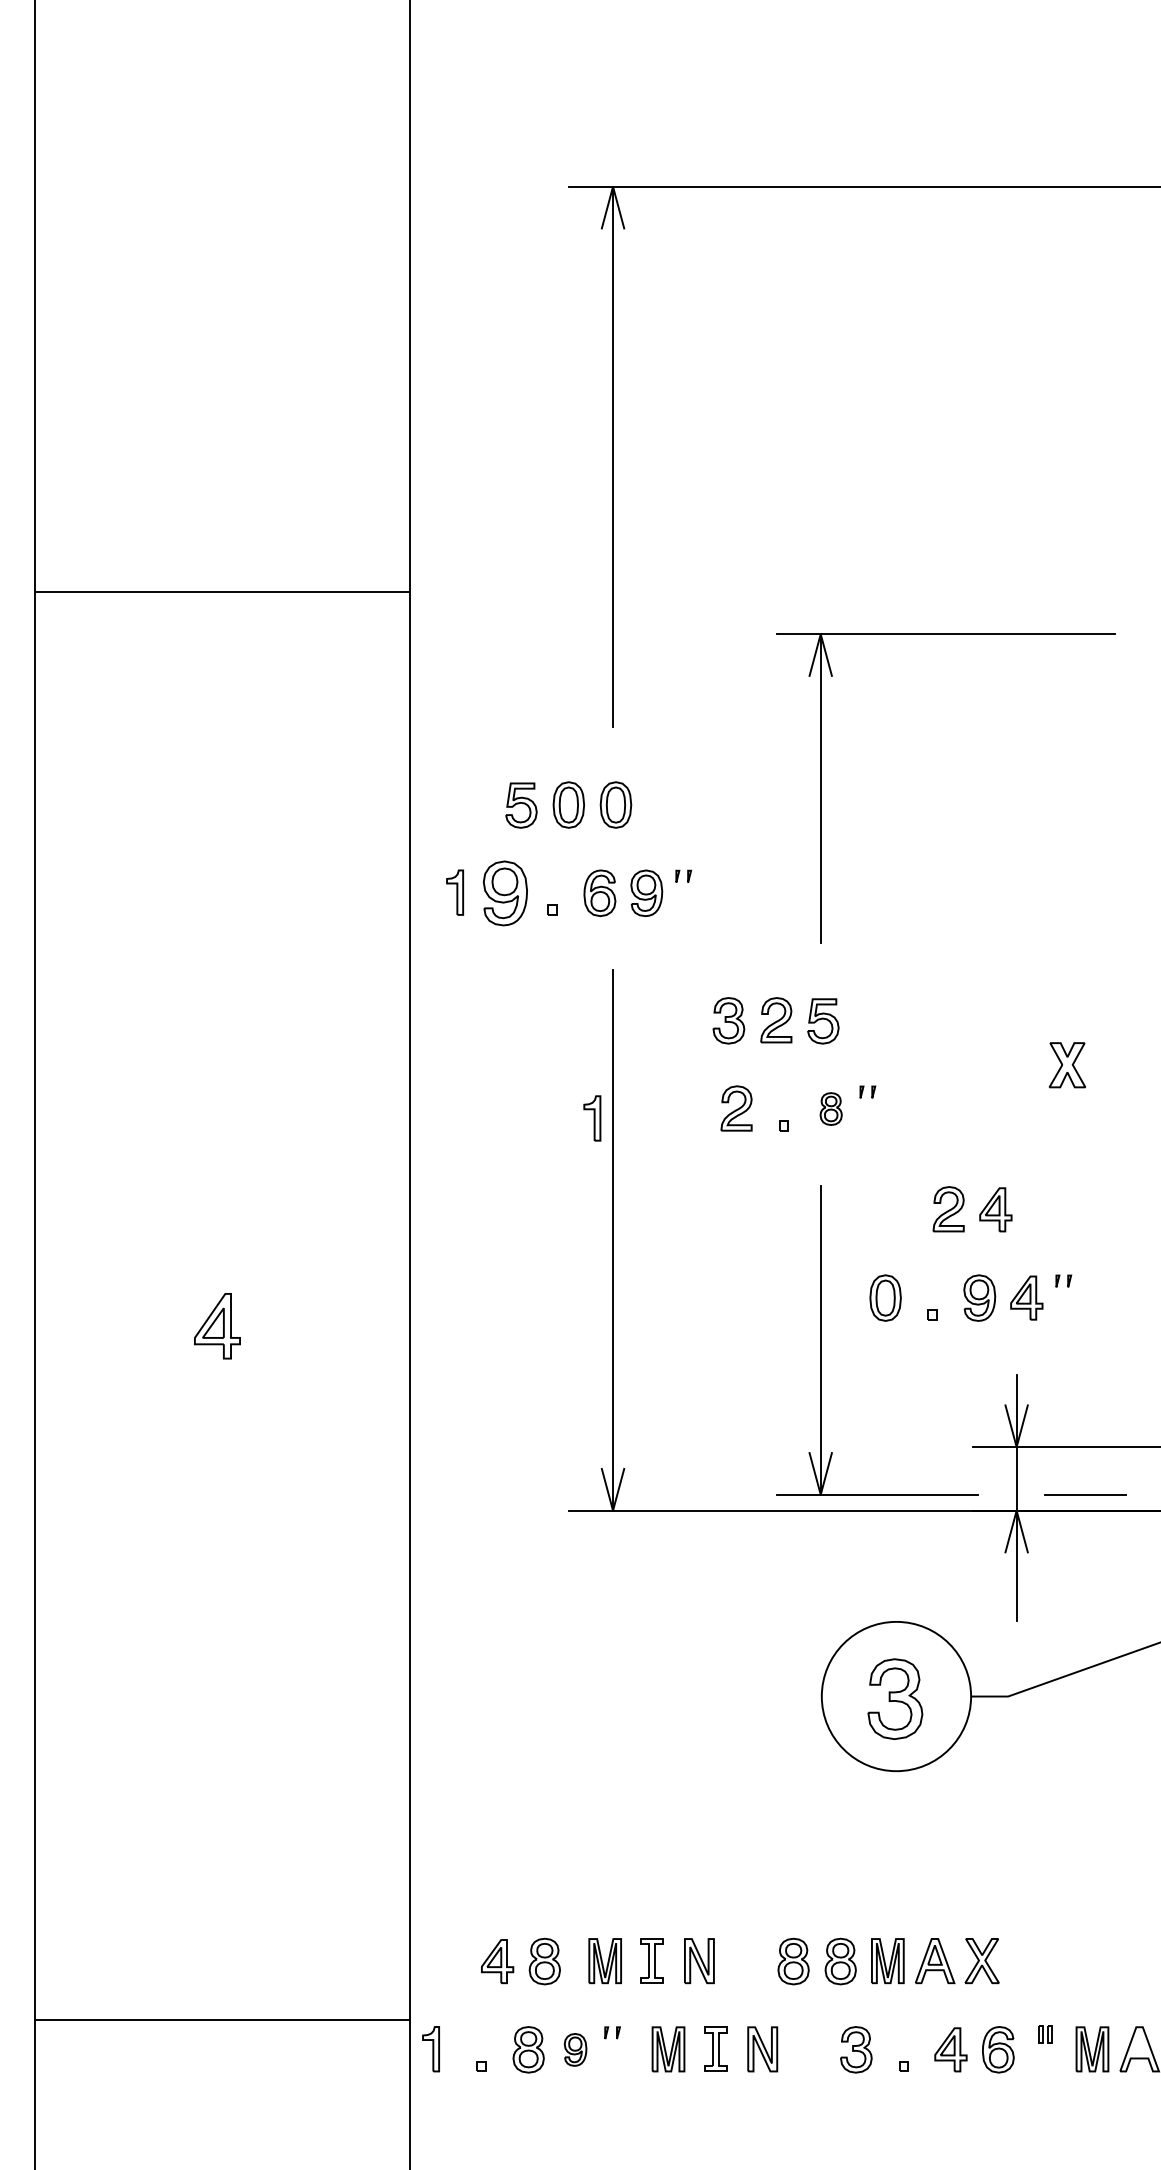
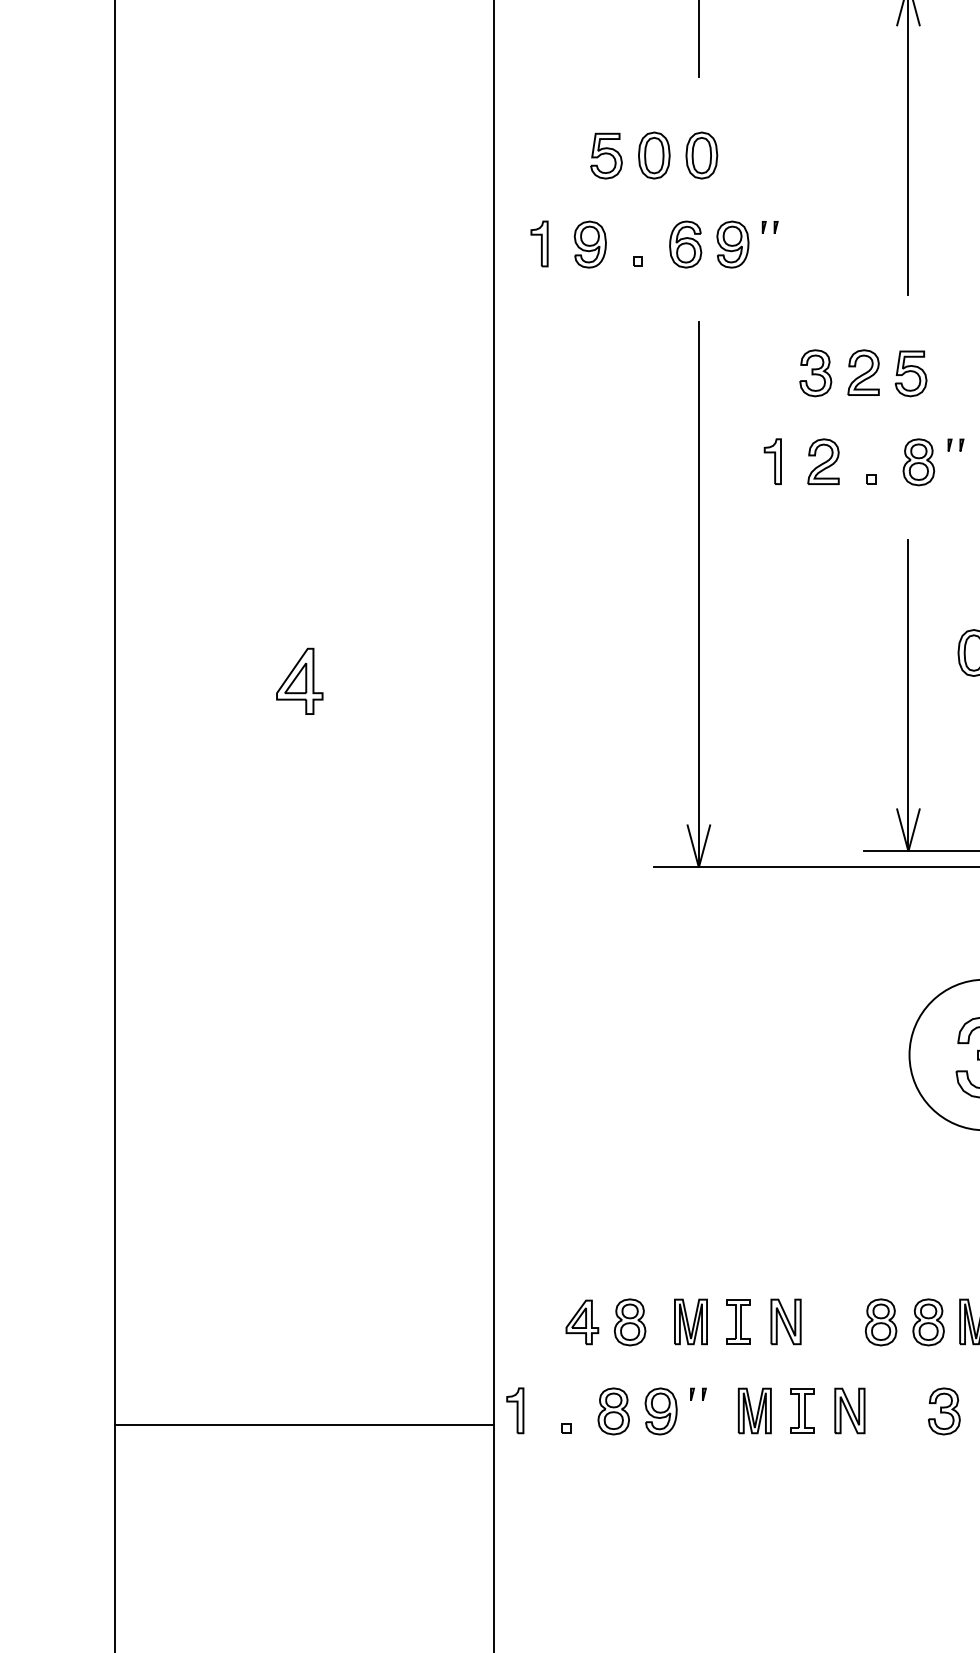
part: (505, 892) -> (590, 243), size x0.71
part: (831, 1108) -> (919, 461), size x1.43
part: (592, 1118) -> (773, 461), moved
line: (221, 2020) -> (303, 1425), moved
part: (575, 2049) -> (661, 1411), size x1.43

